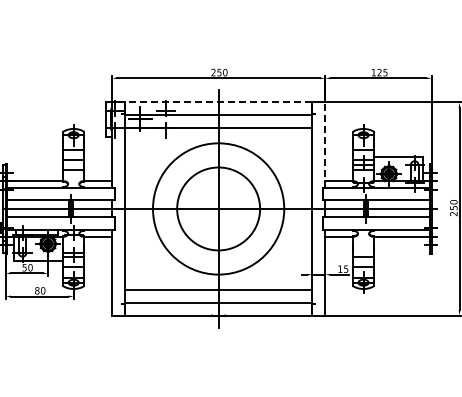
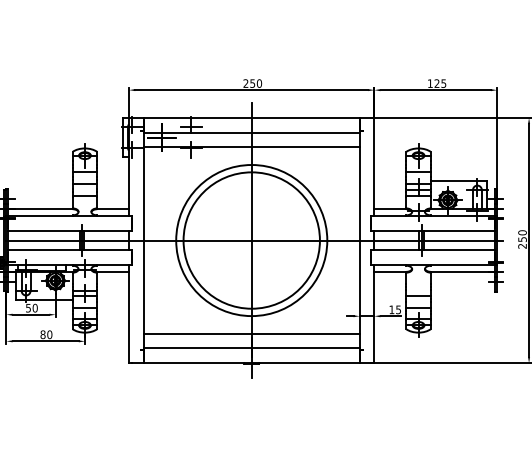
line: (218, 102) -> (251, 118), dashed -> solid
line: (325, 145) -> (374, 167), dashed -> solid
circle: (218, 208) -> (251, 240), size x1.43

